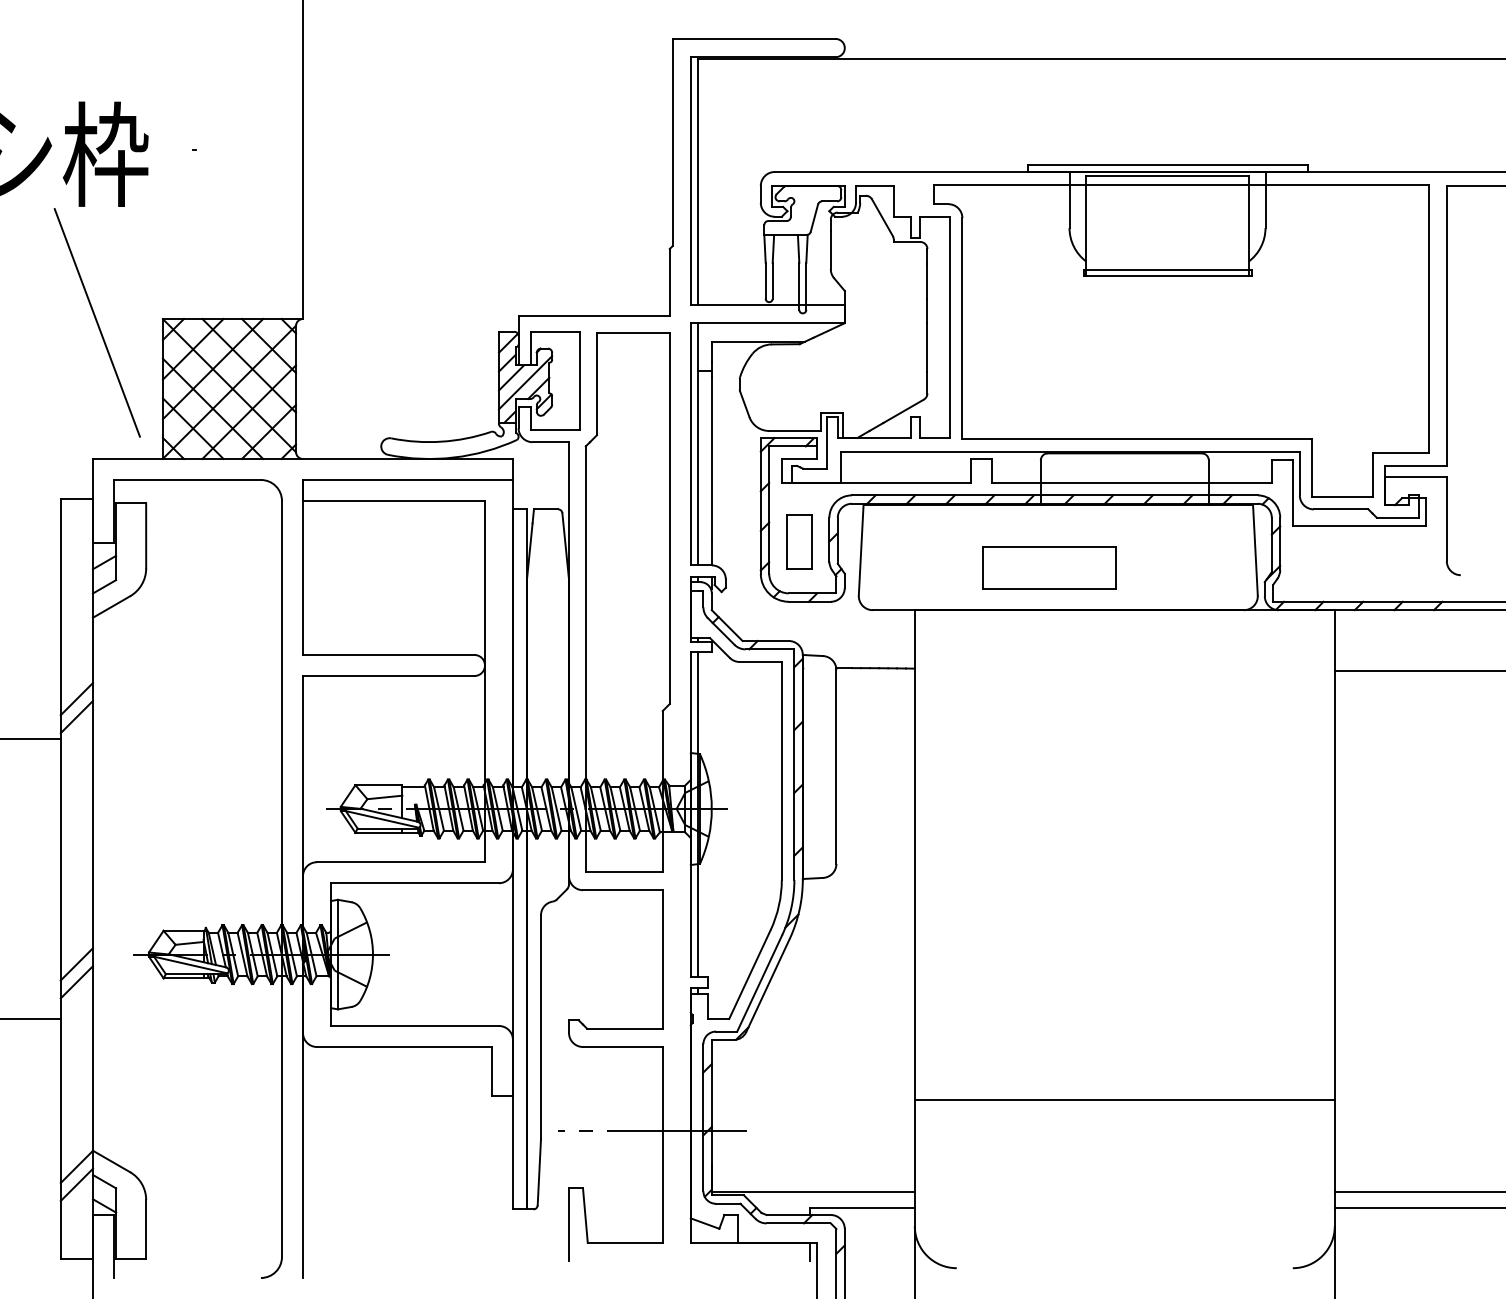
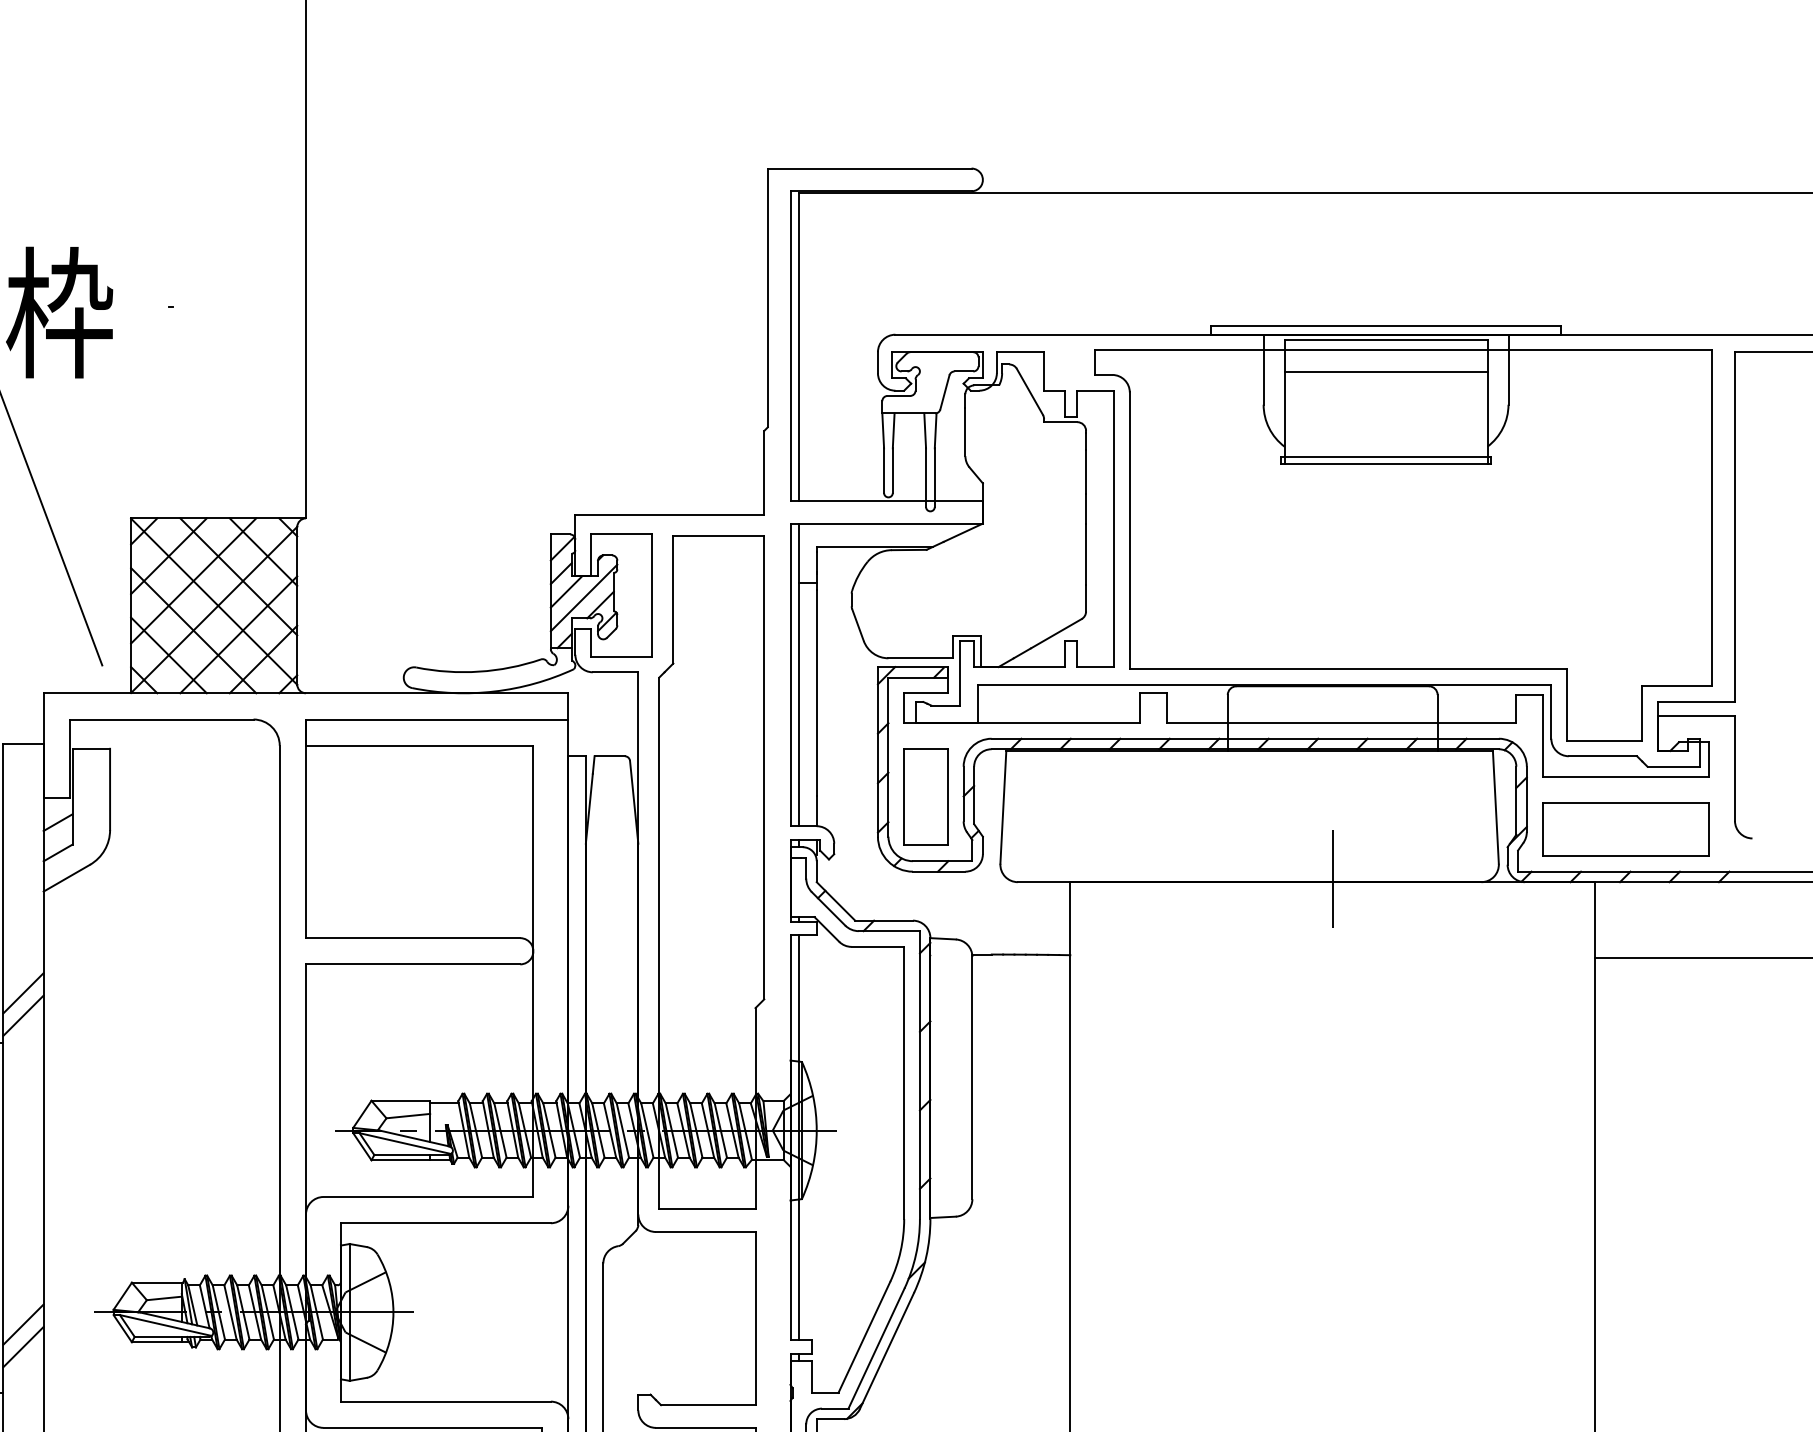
line: (1167, 201) -> (1386, 371), added
part: (799, 542) -> (926, 797), size x1.43
part: (1049, 567) -> (1625, 828), moved
line: (1124, 607) -> (1332, 878), added

